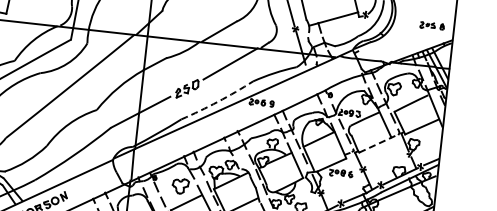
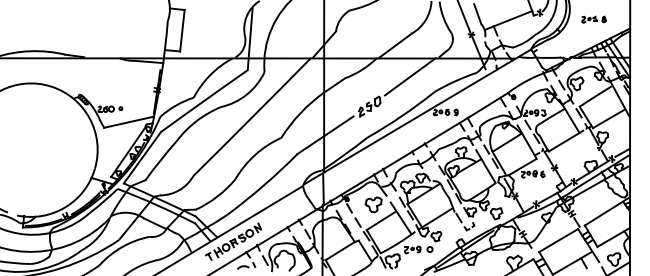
part: (431, 25) -> (593, 19), moved
arc: (217, 102) -> (401, 116), dashed -> solid
line: (377, 143) -> (566, 140), dashed -> solid

